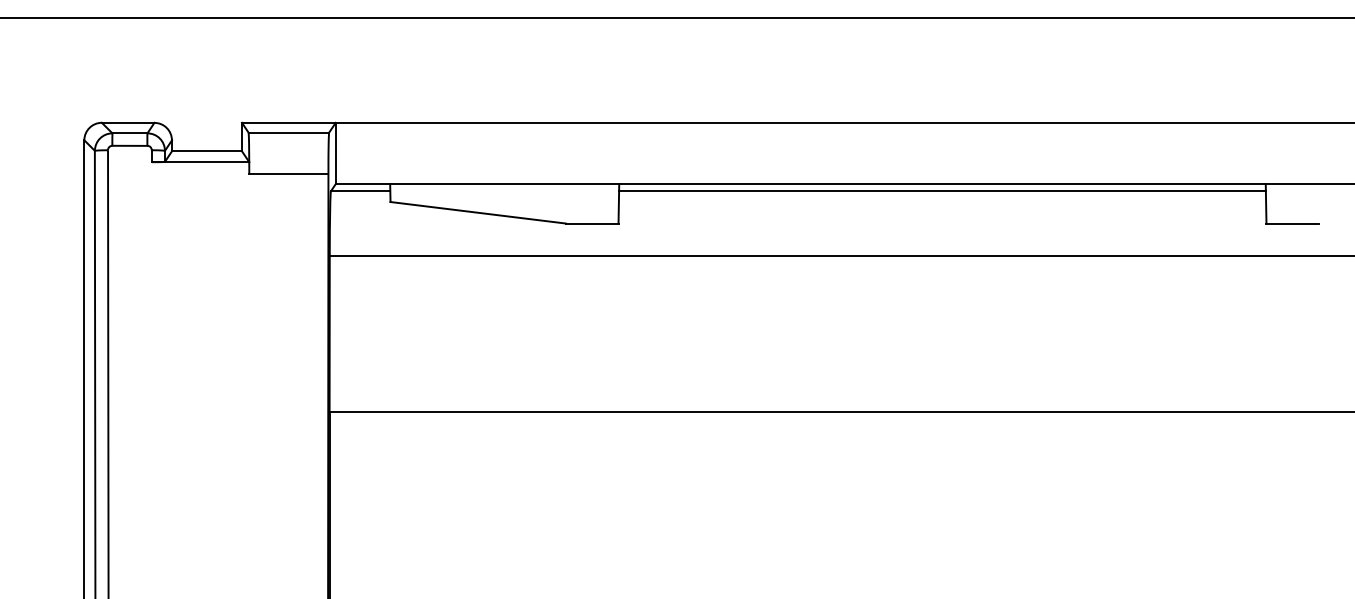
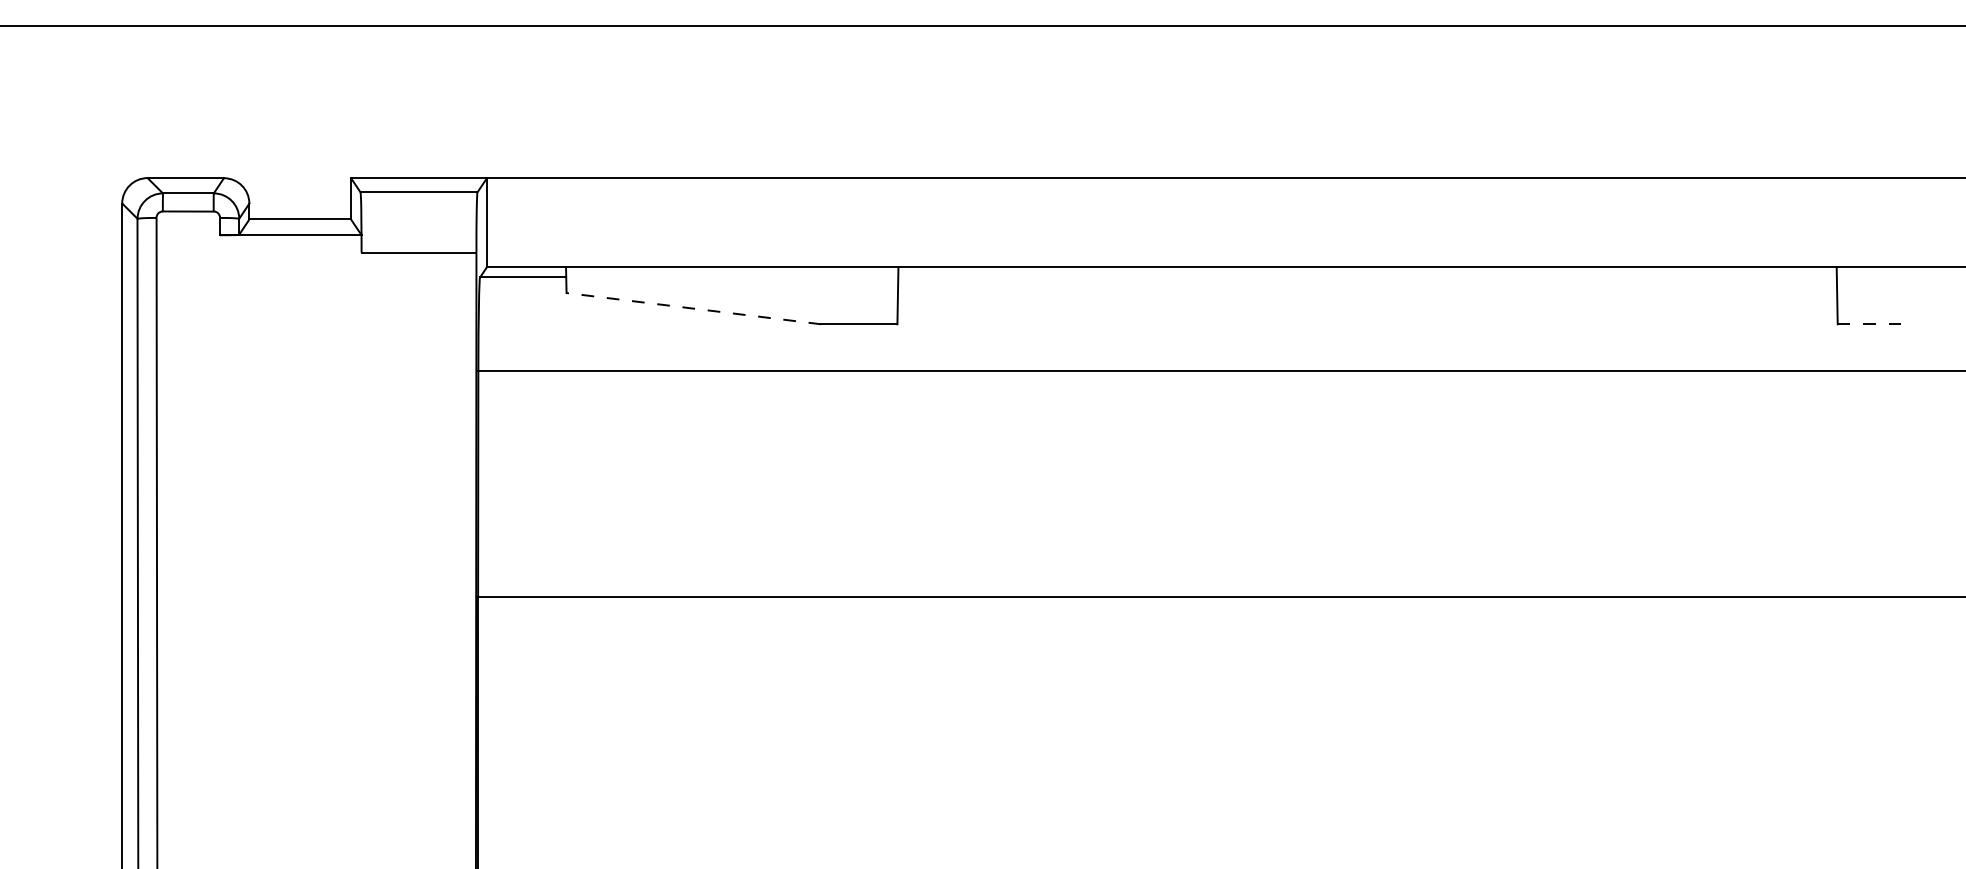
line: (942, 191) -> (1367, 277), removed
line: (477, 212) -> (692, 308), solid -> dashed
line: (1293, 223) -> (1876, 324), solid -> dashed

